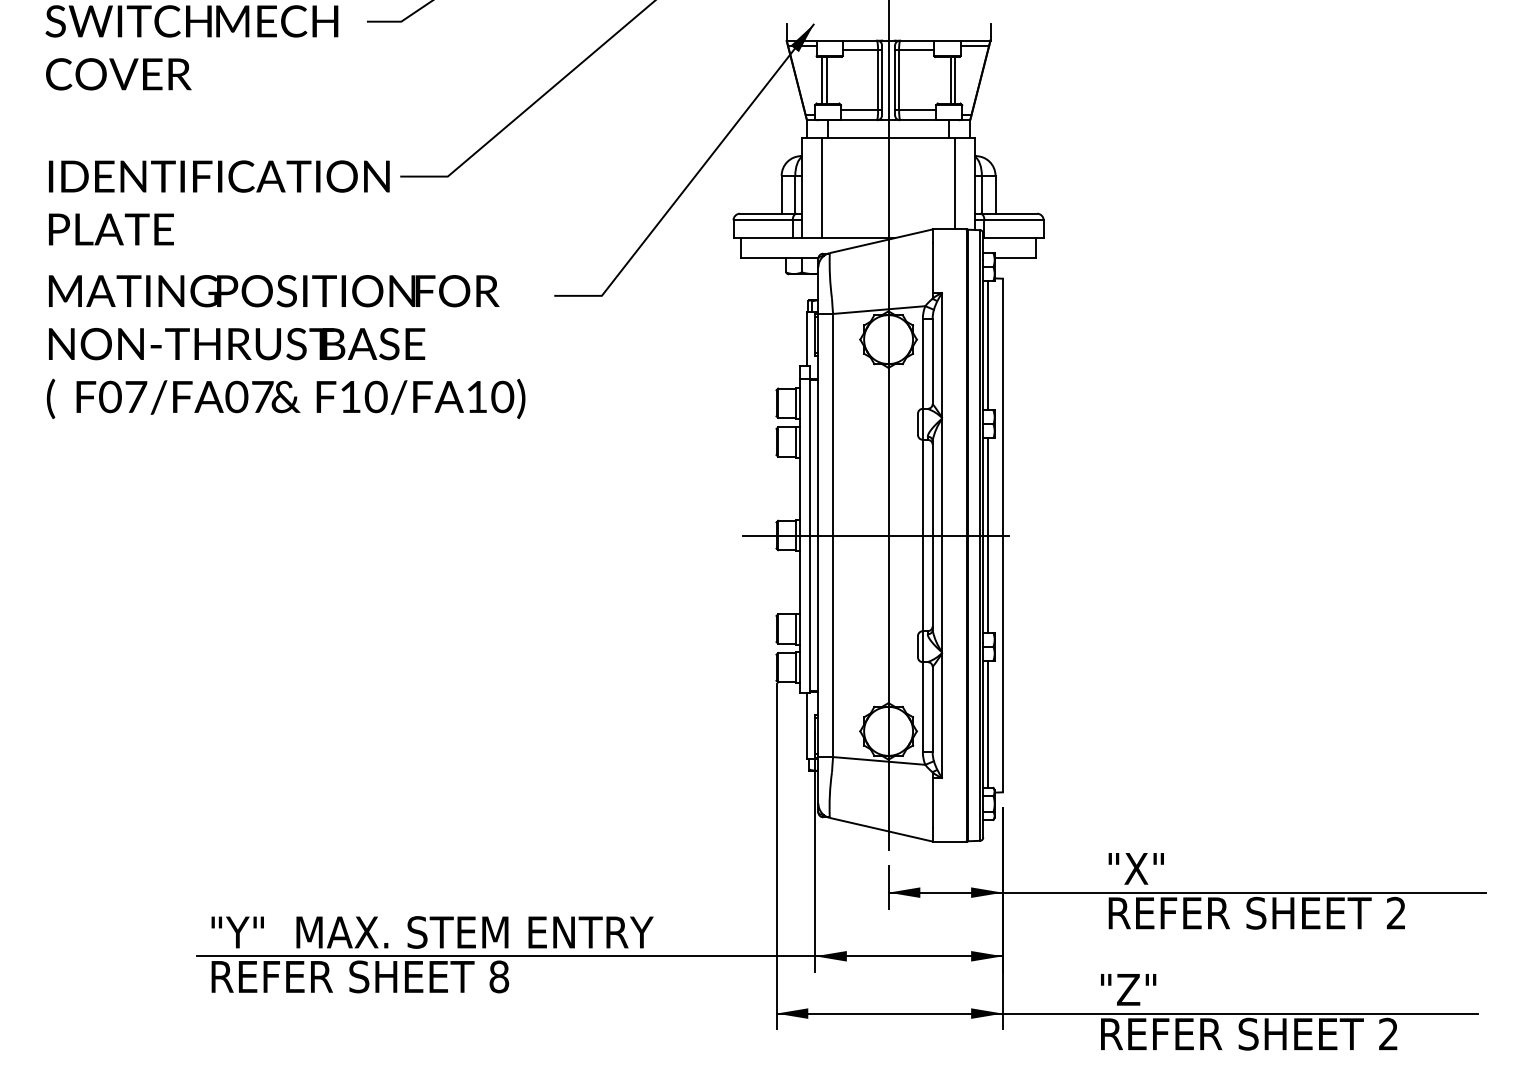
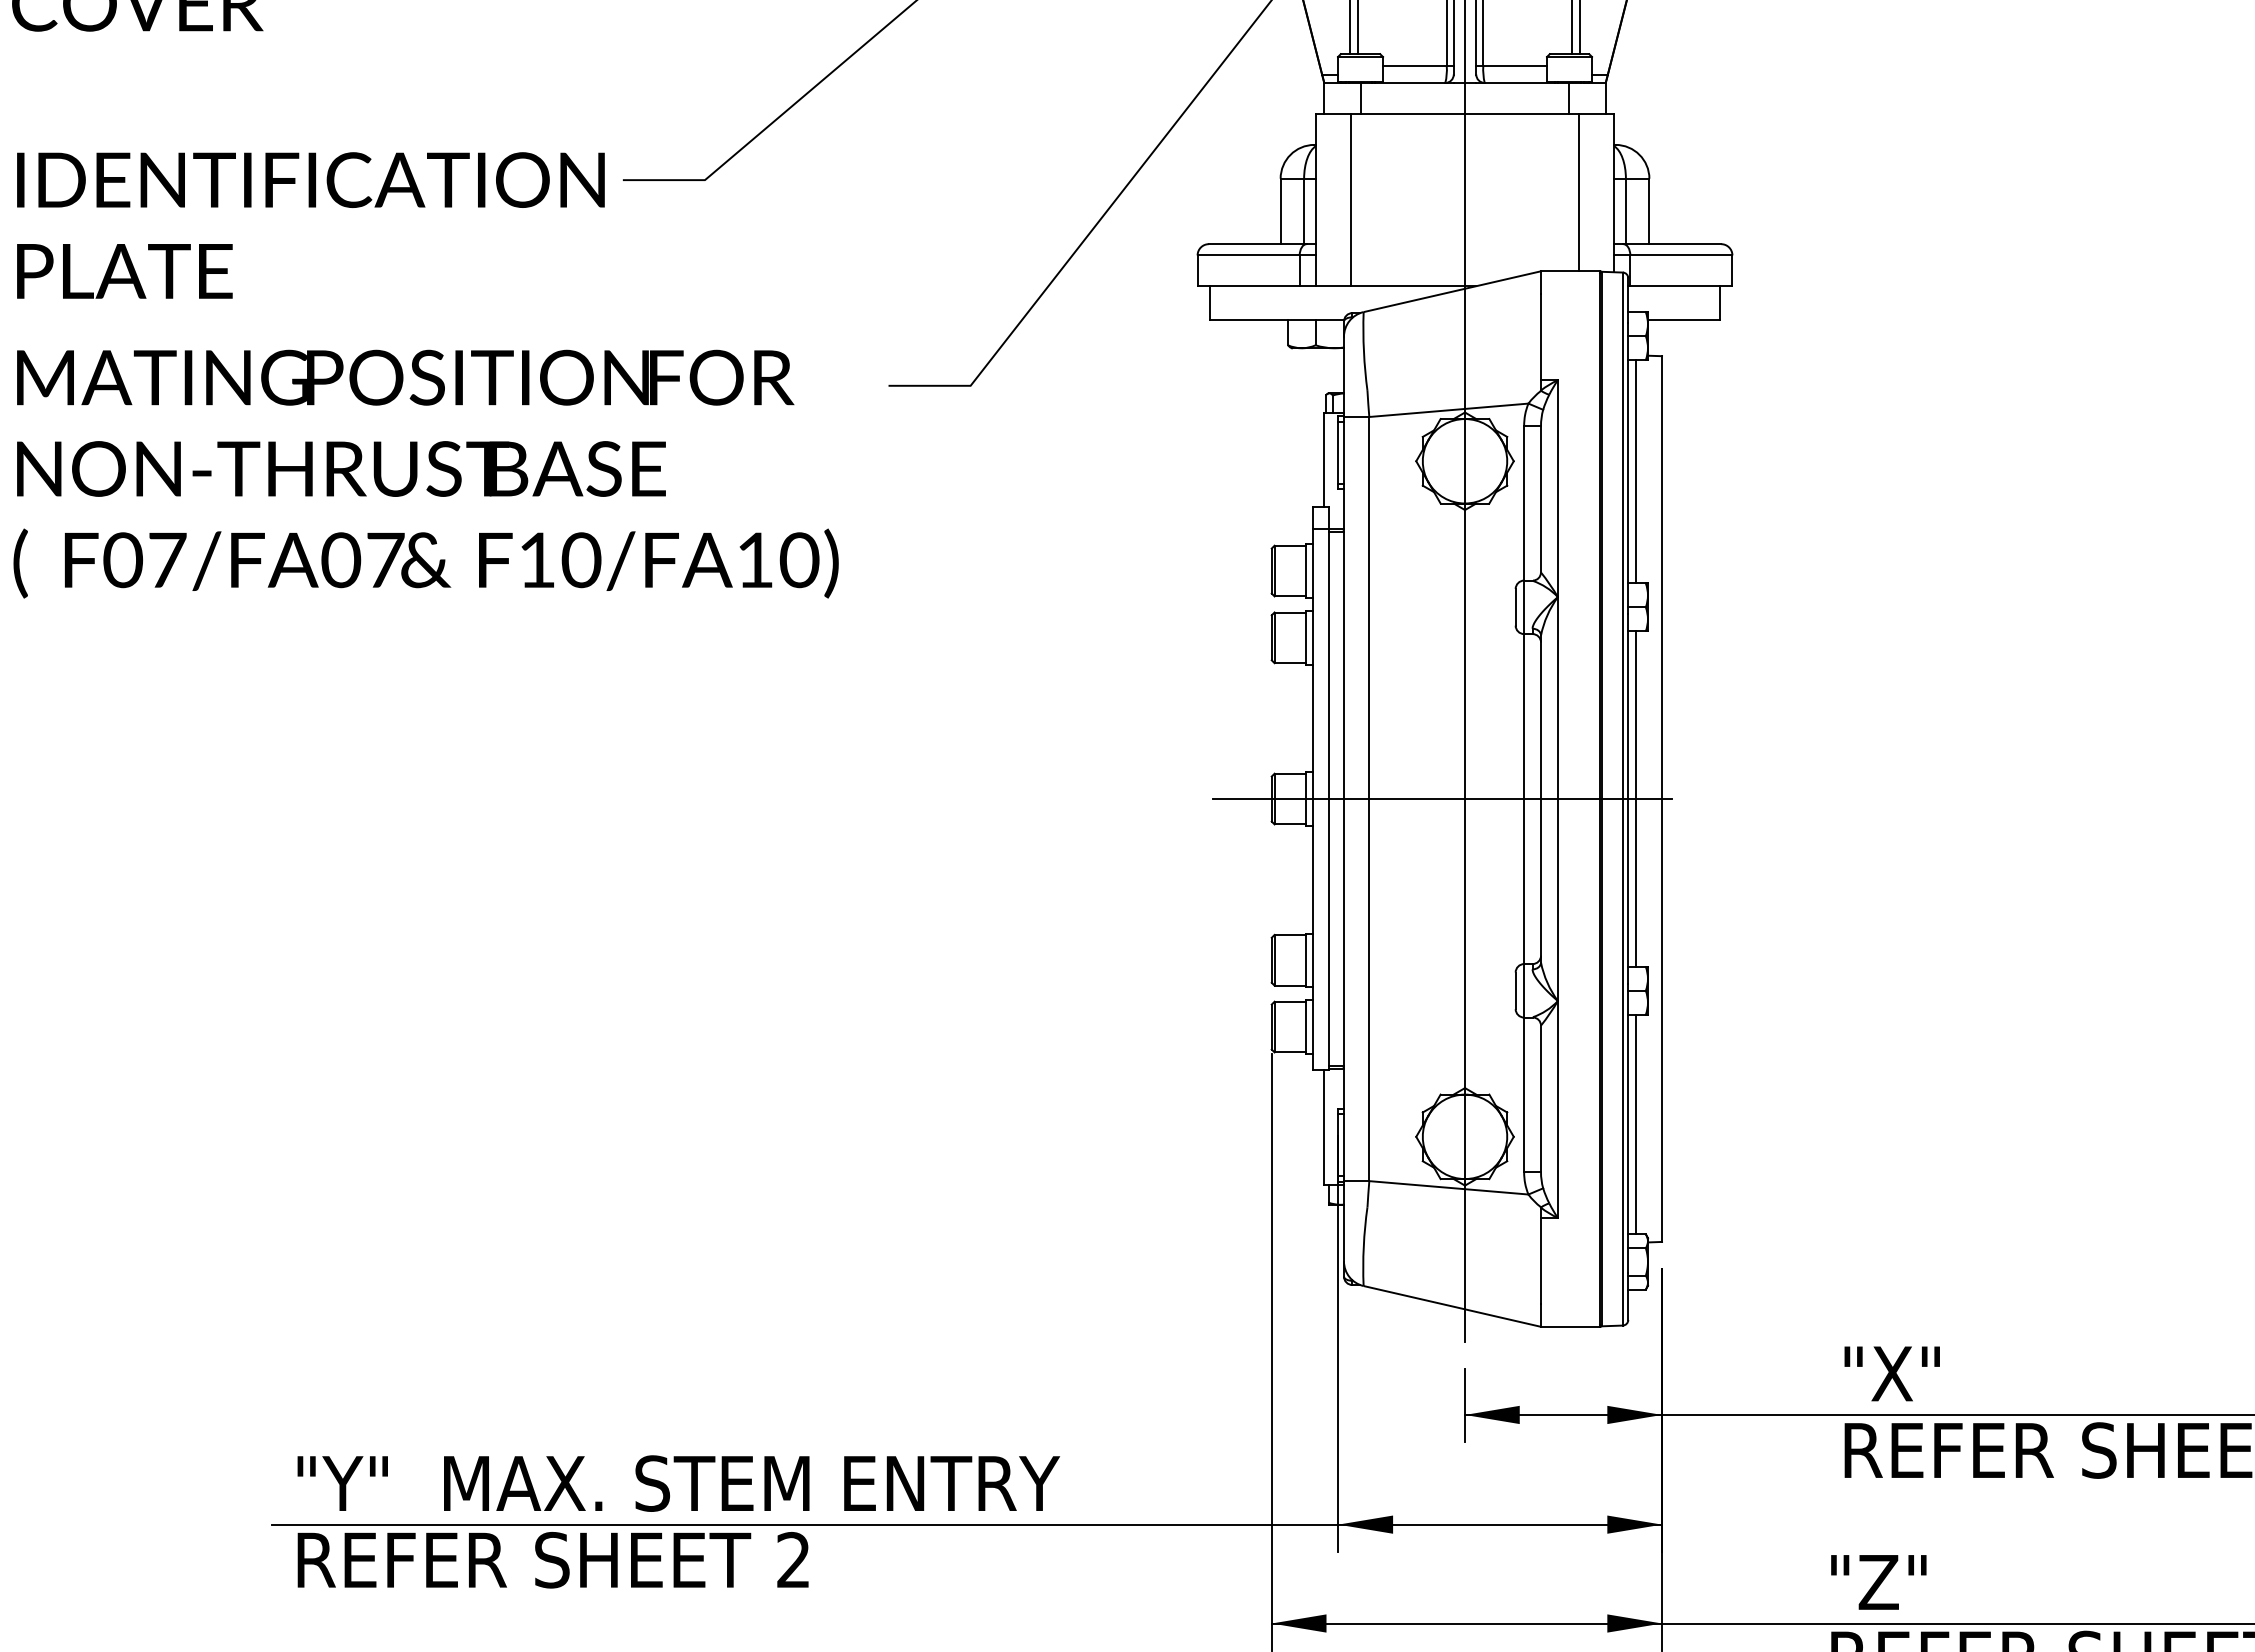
text: (499, 976) -> (794, 1559), 8 -> 2

